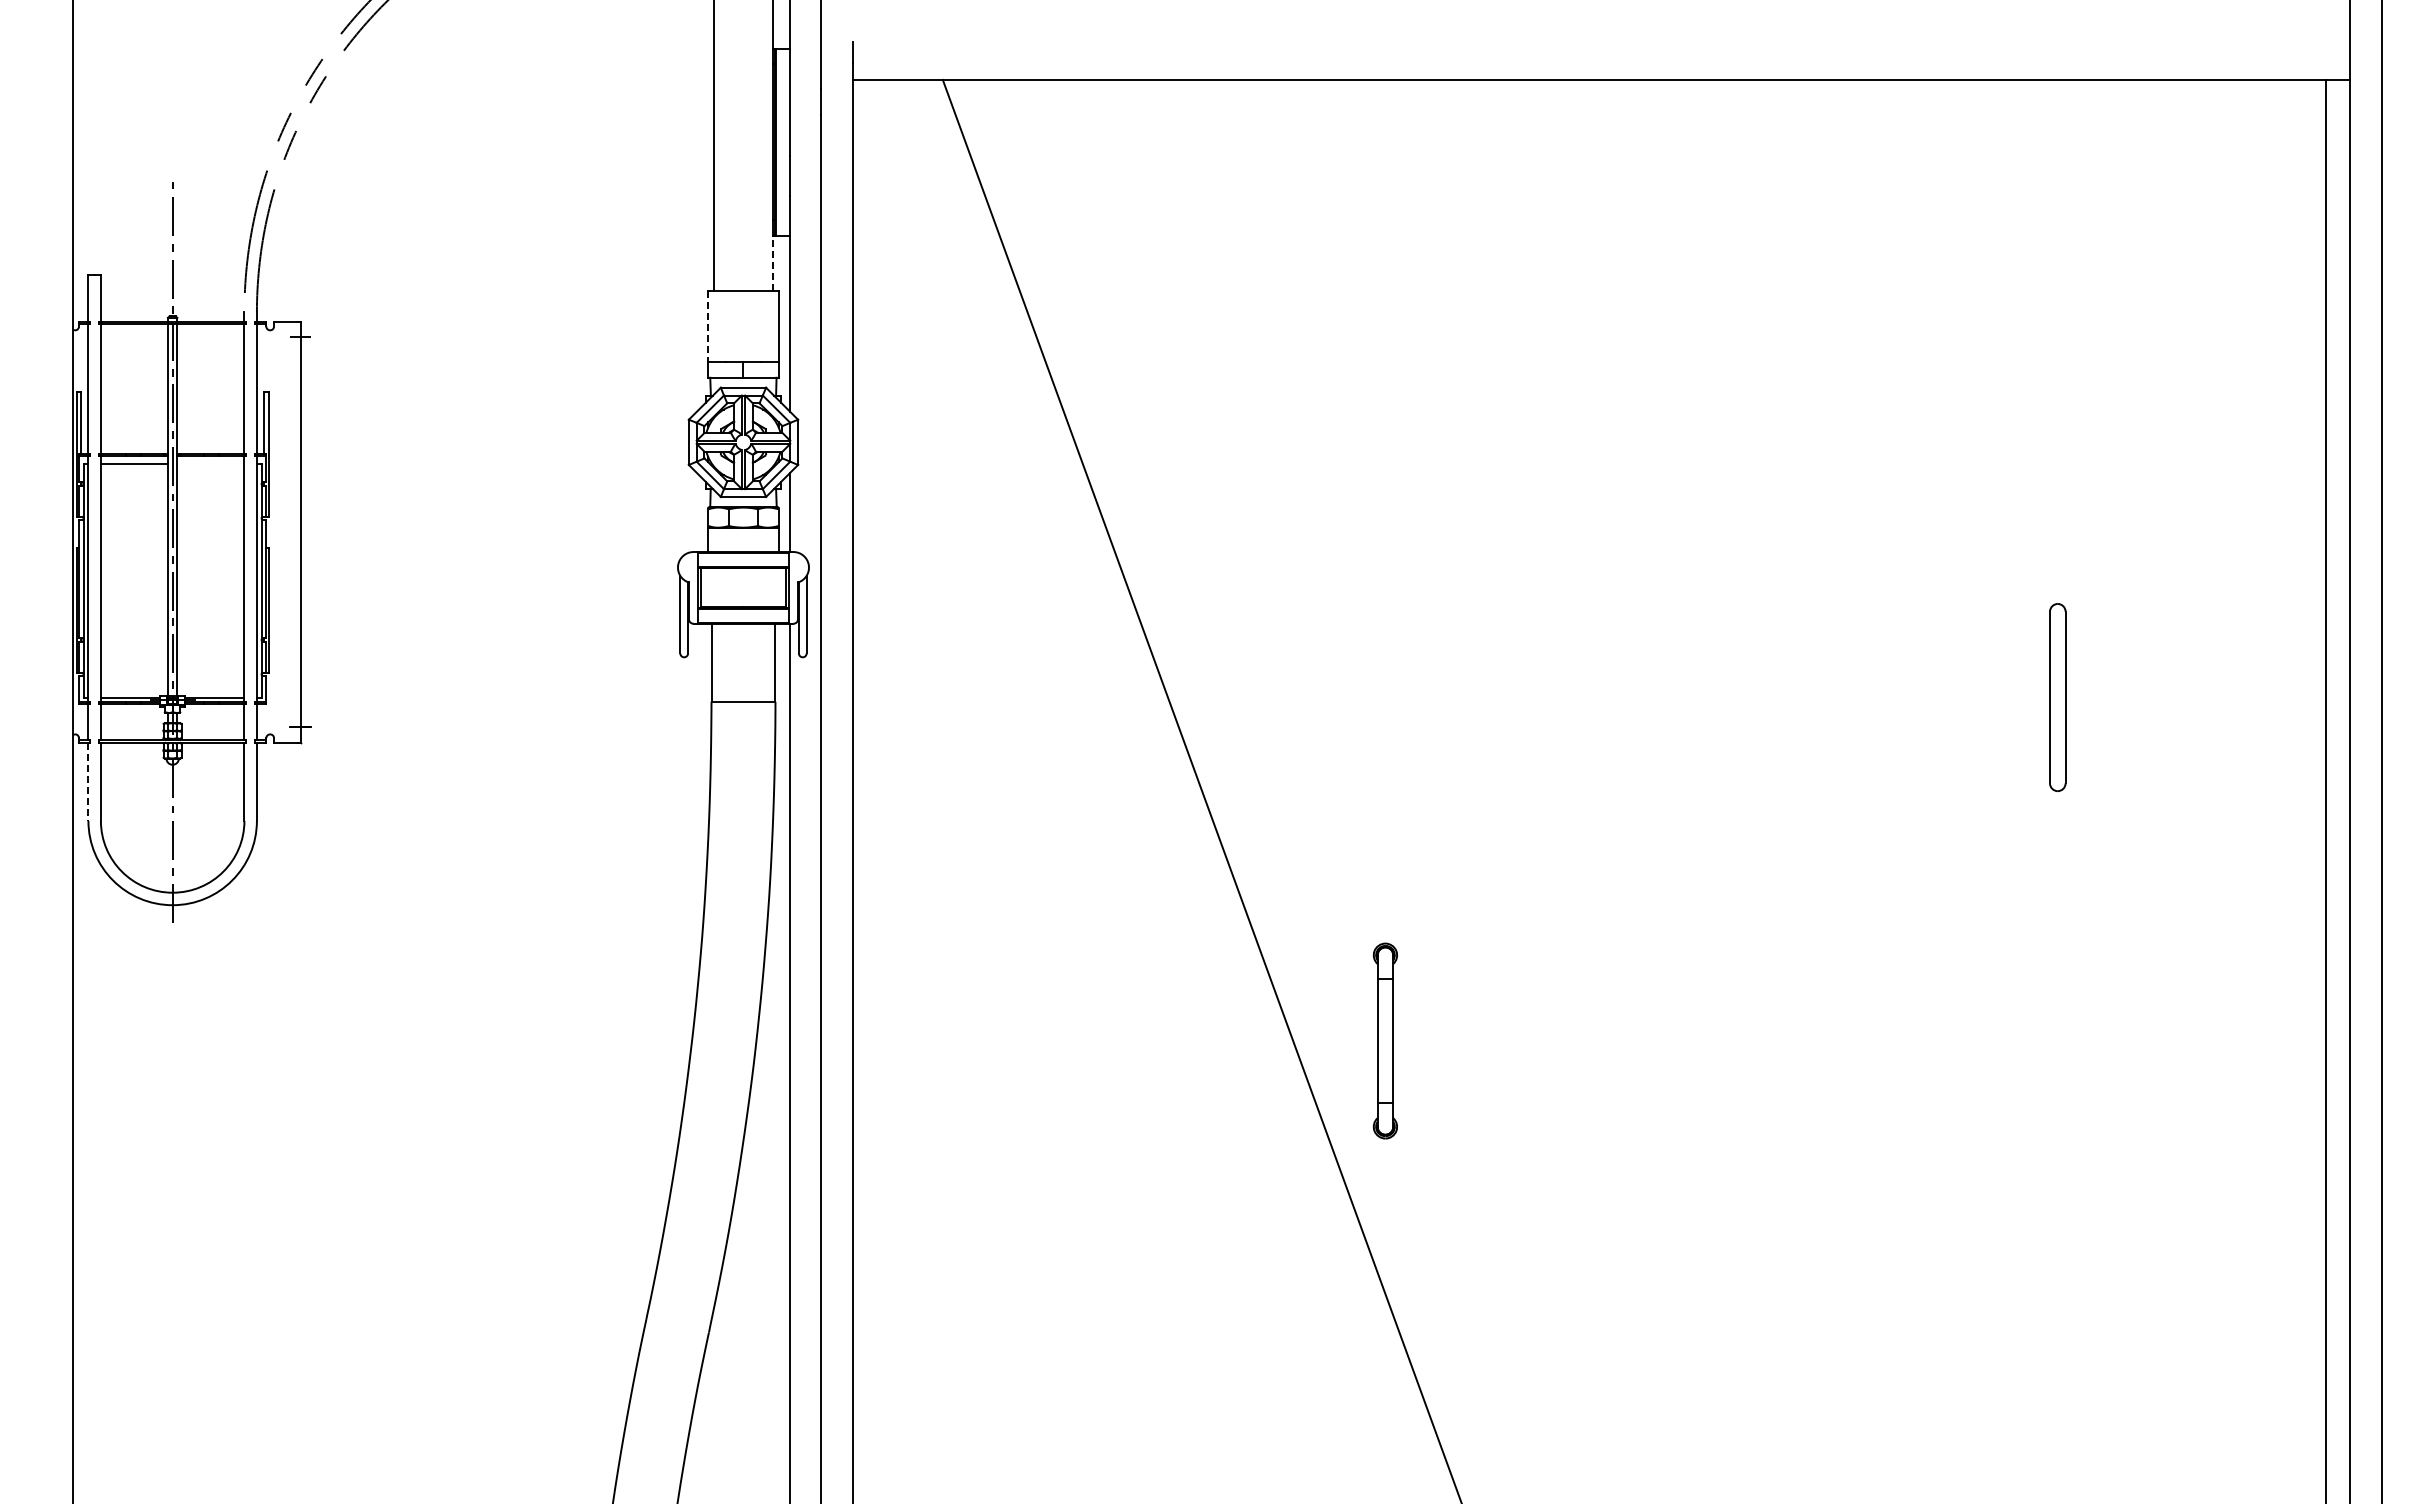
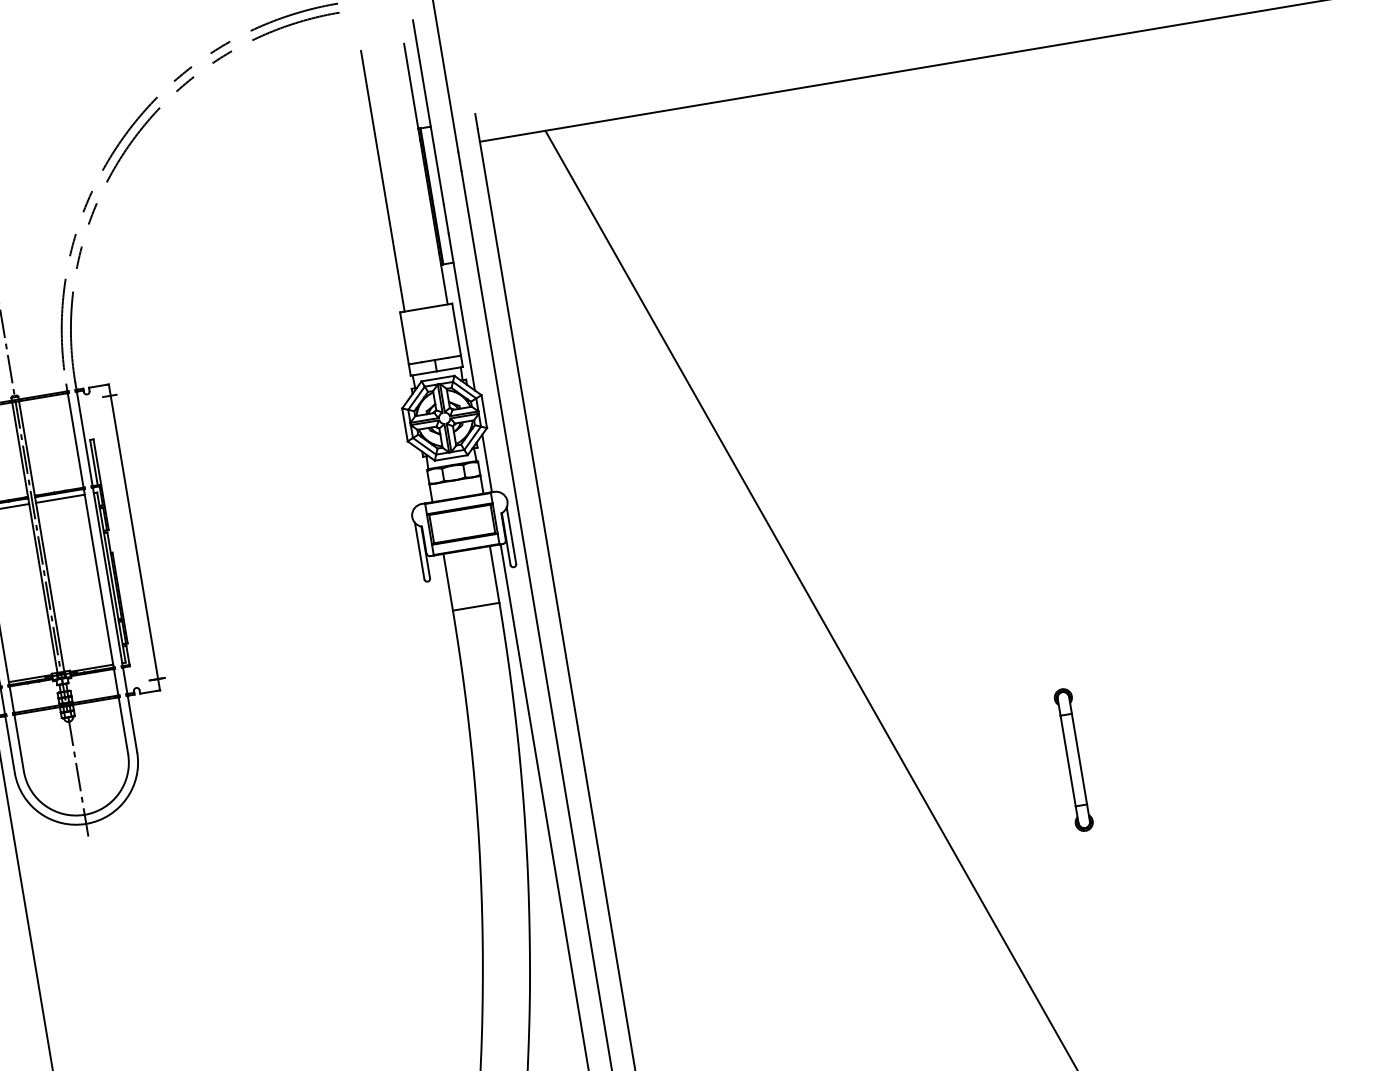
line: (773, 262) -> (444, 284), dashed -> solid
line: (707, 326) -> (404, 338), dashed -> solid
line: (210, 464) -> (60, 499), added
line: (88, 782) -> (10, 744), dashed -> solid
part: (1384, 1040) -> (1073, 759), moved

